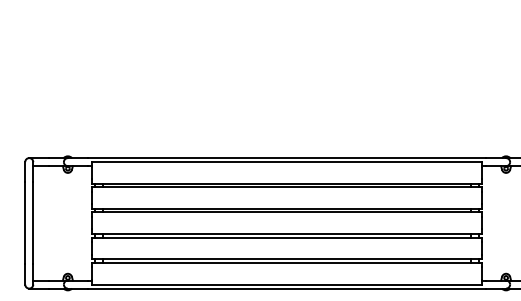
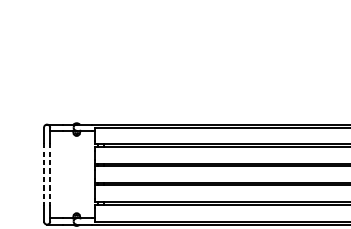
line: (25, 223) -> (44, 174), solid -> dashed
line: (33, 223) -> (50, 174), solid -> dashed

